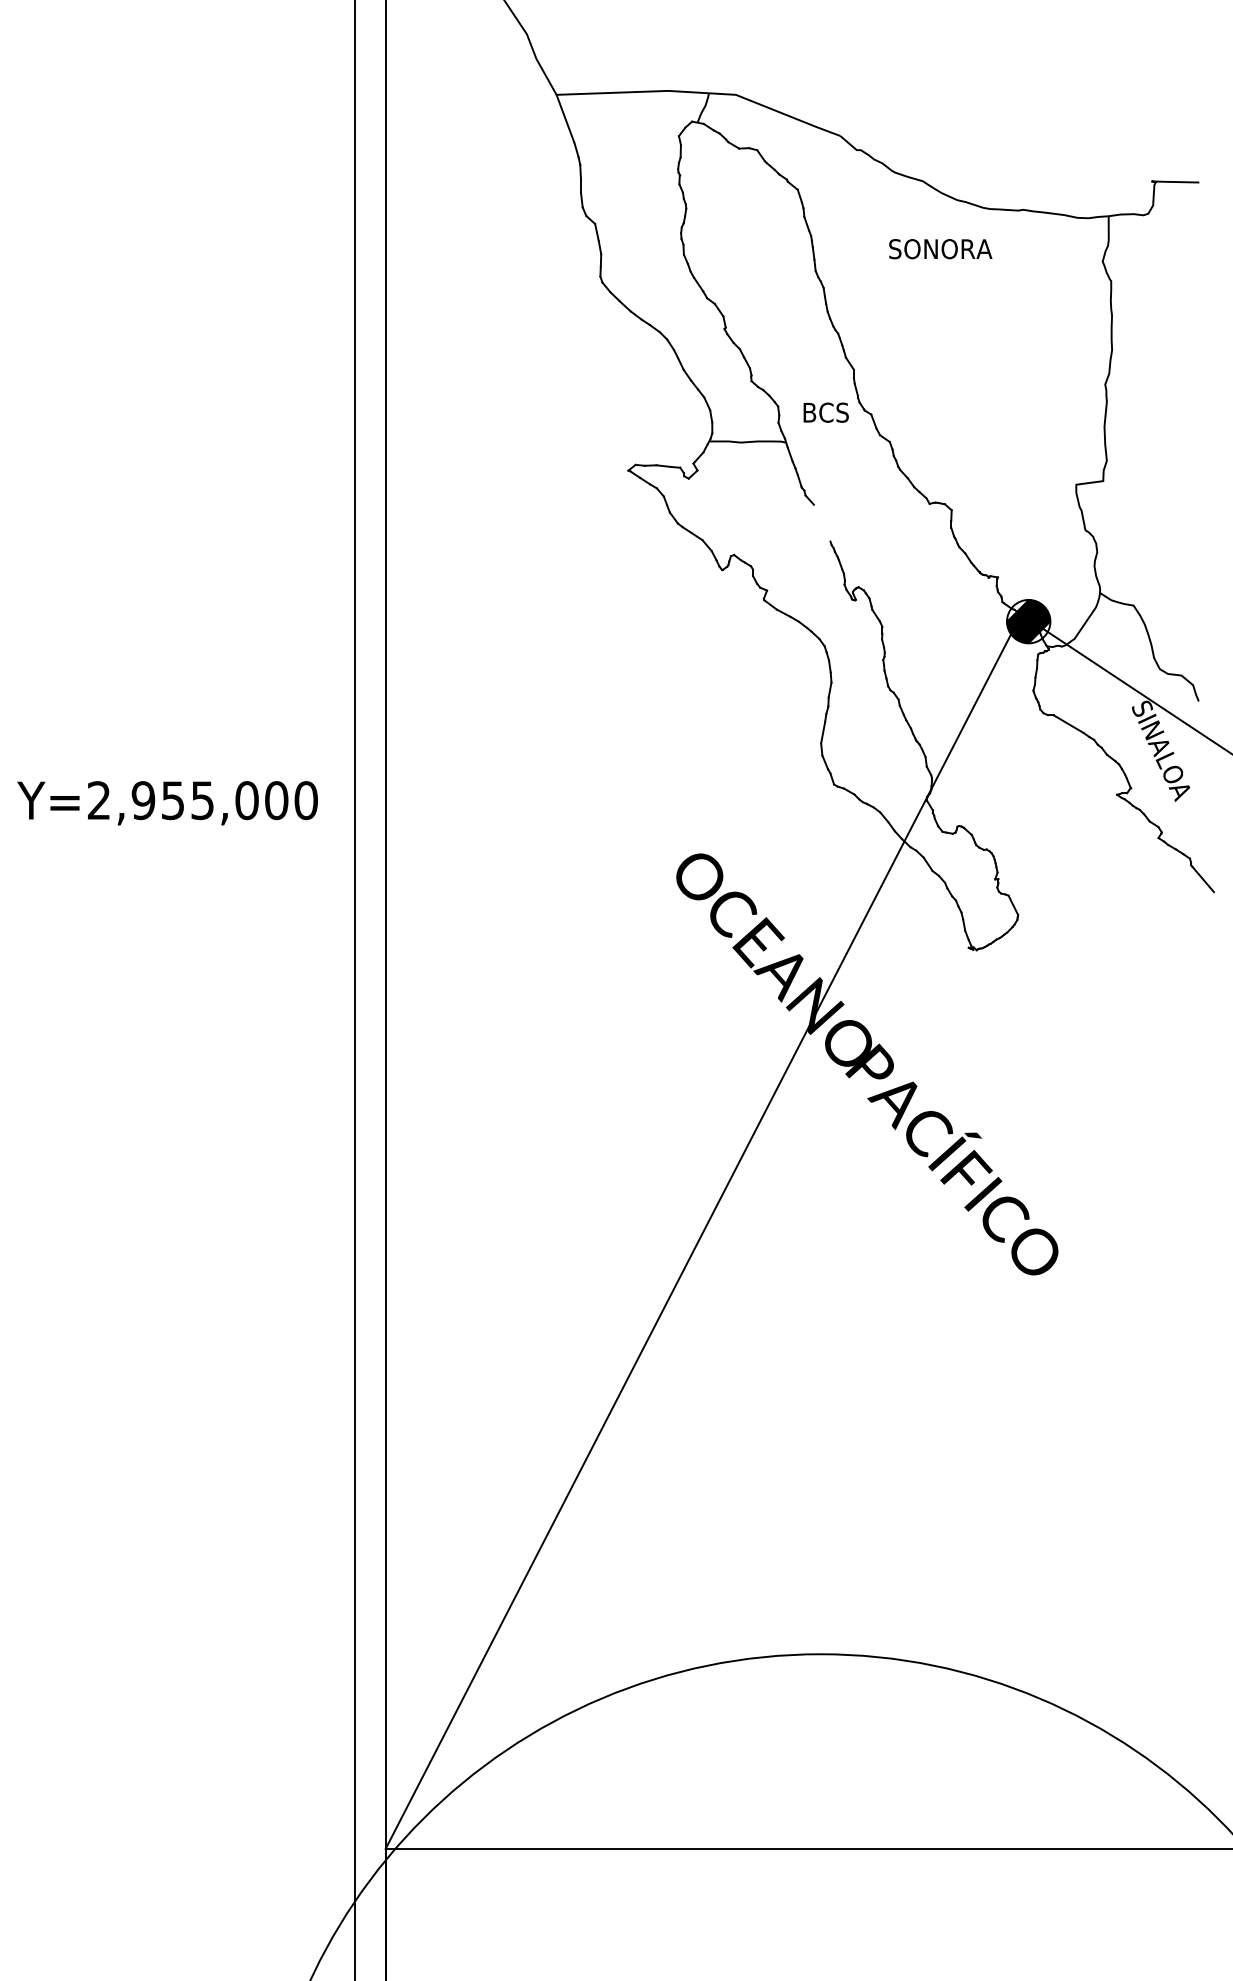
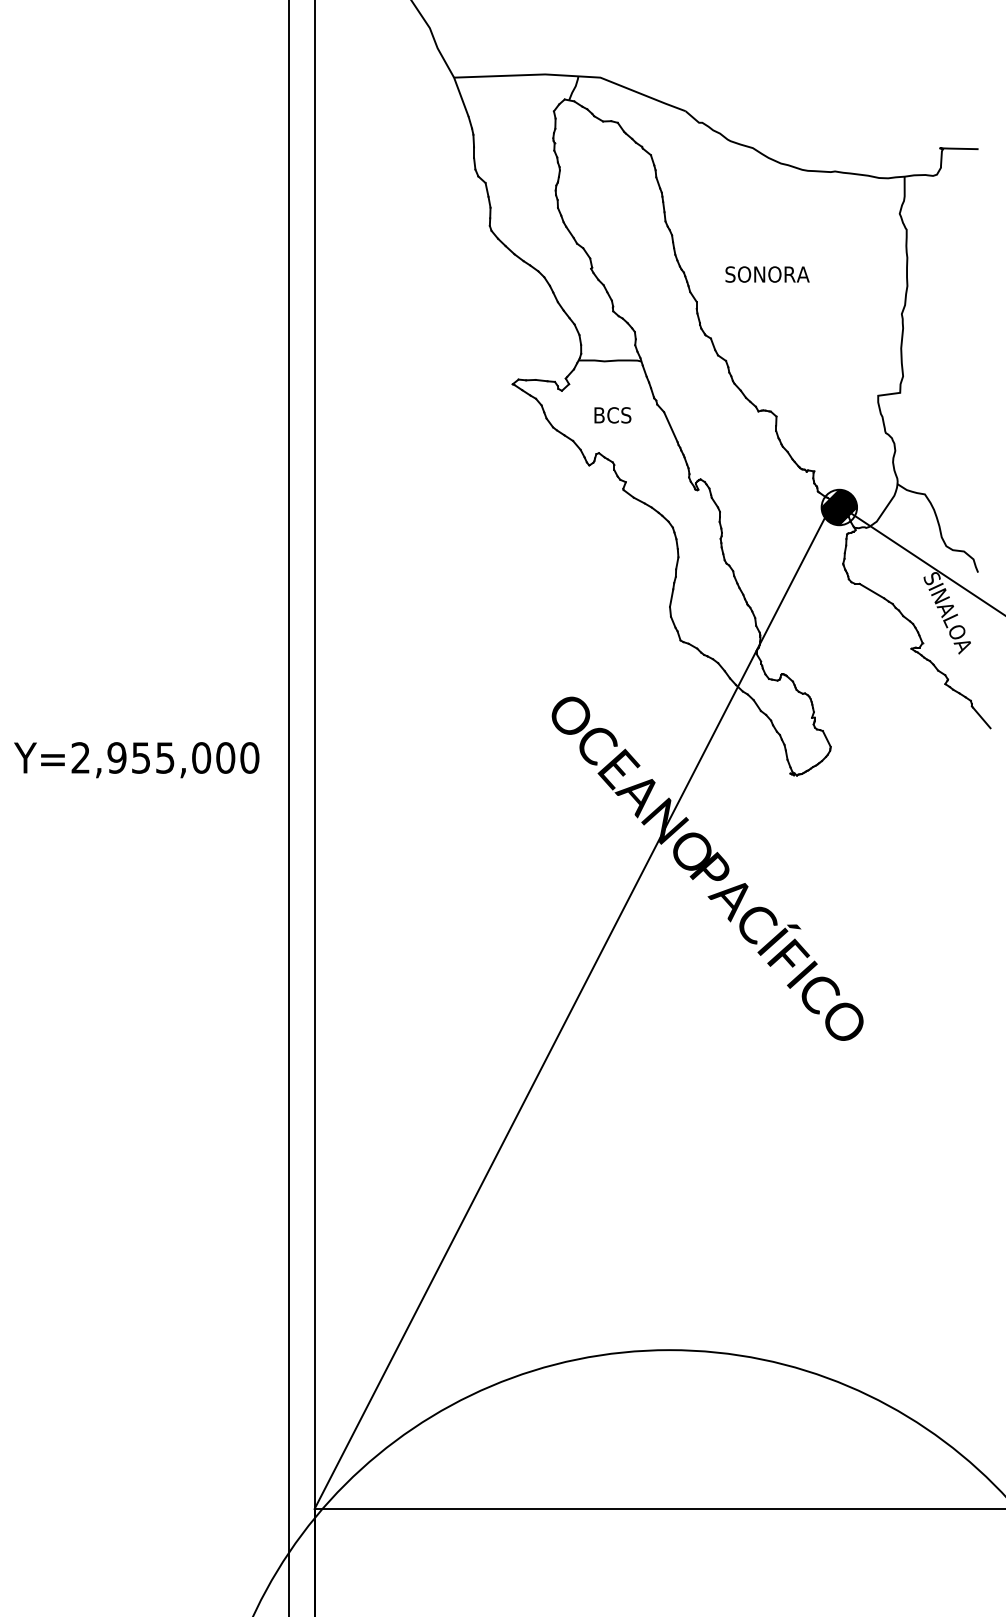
text: (940, 249) -> (767, 274), moved
text: (825, 412) -> (612, 415), moved
line: (821, 522) -> (670, 426), added
text: (167, 803) -> (136, 760), moved

